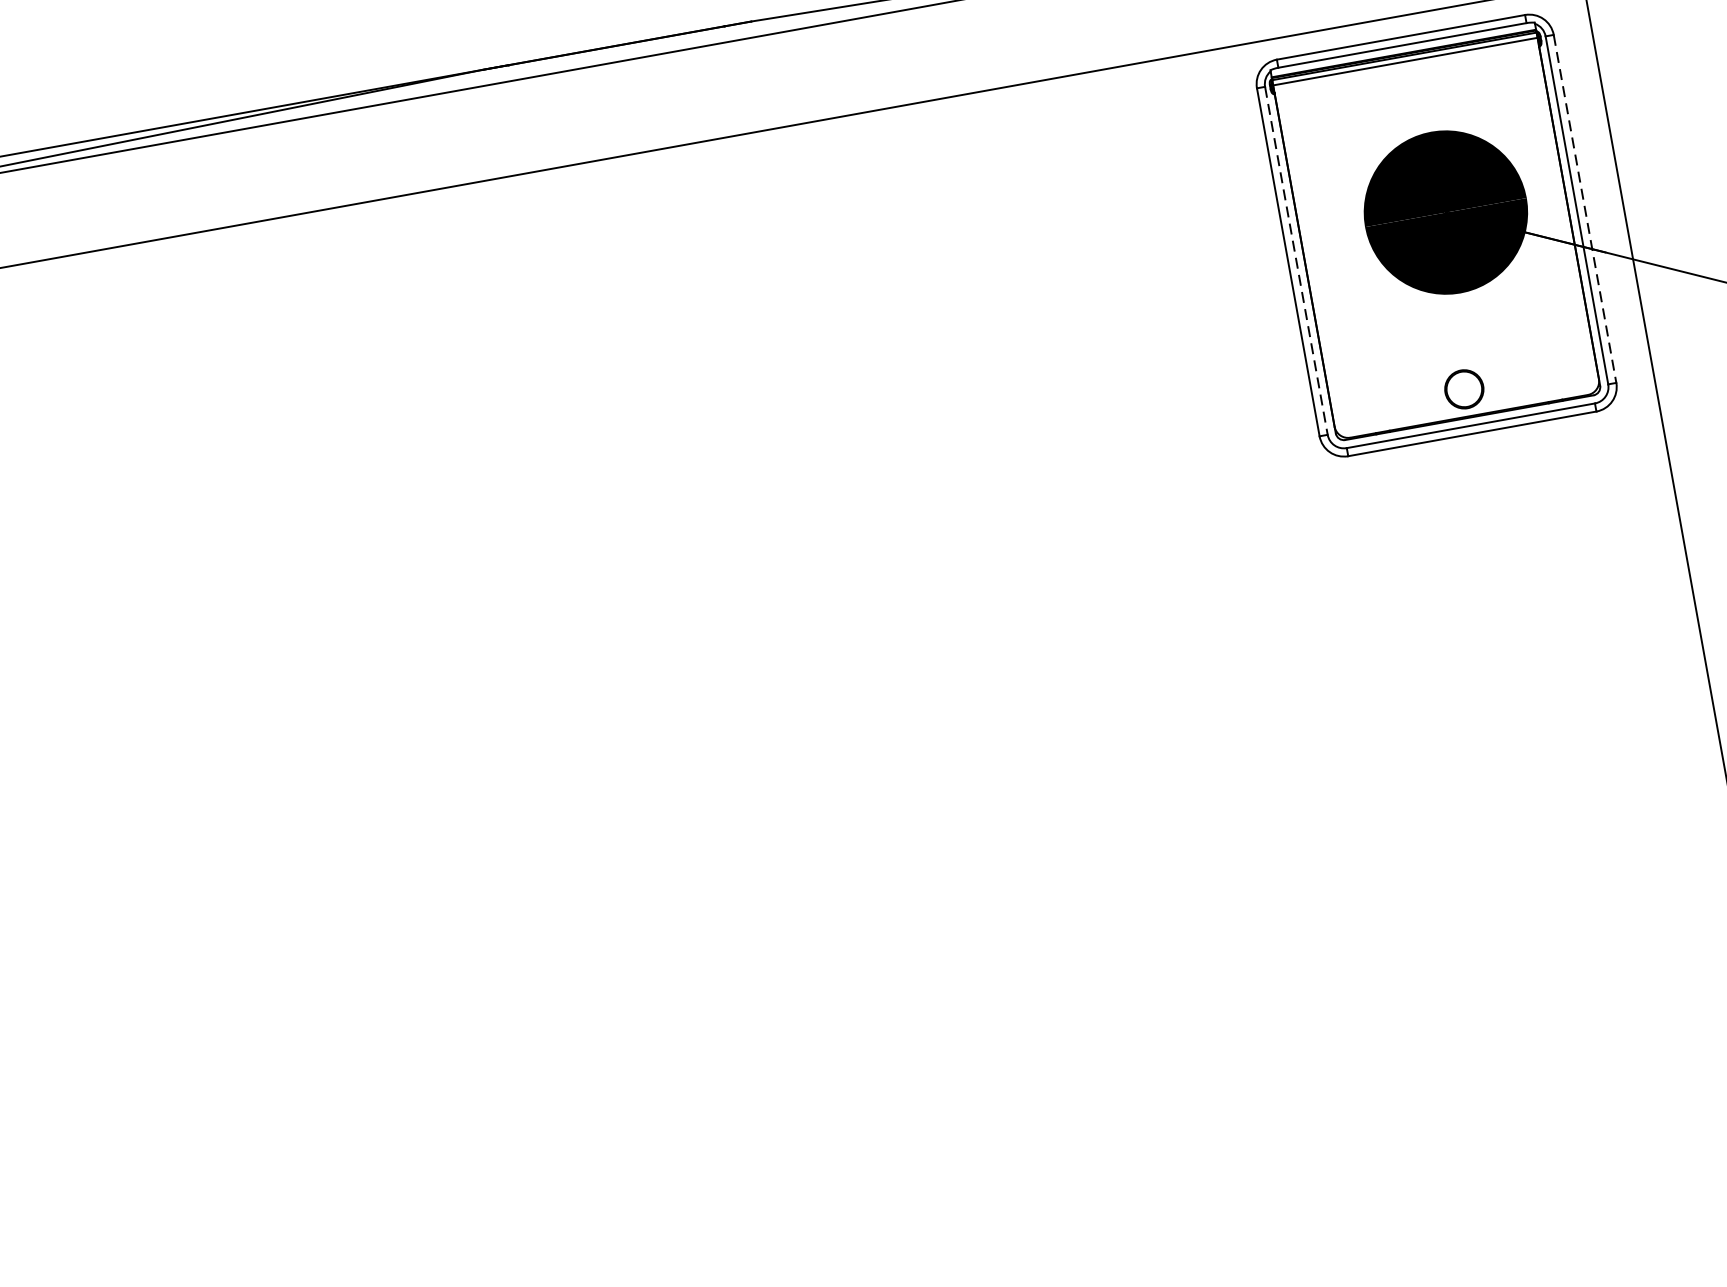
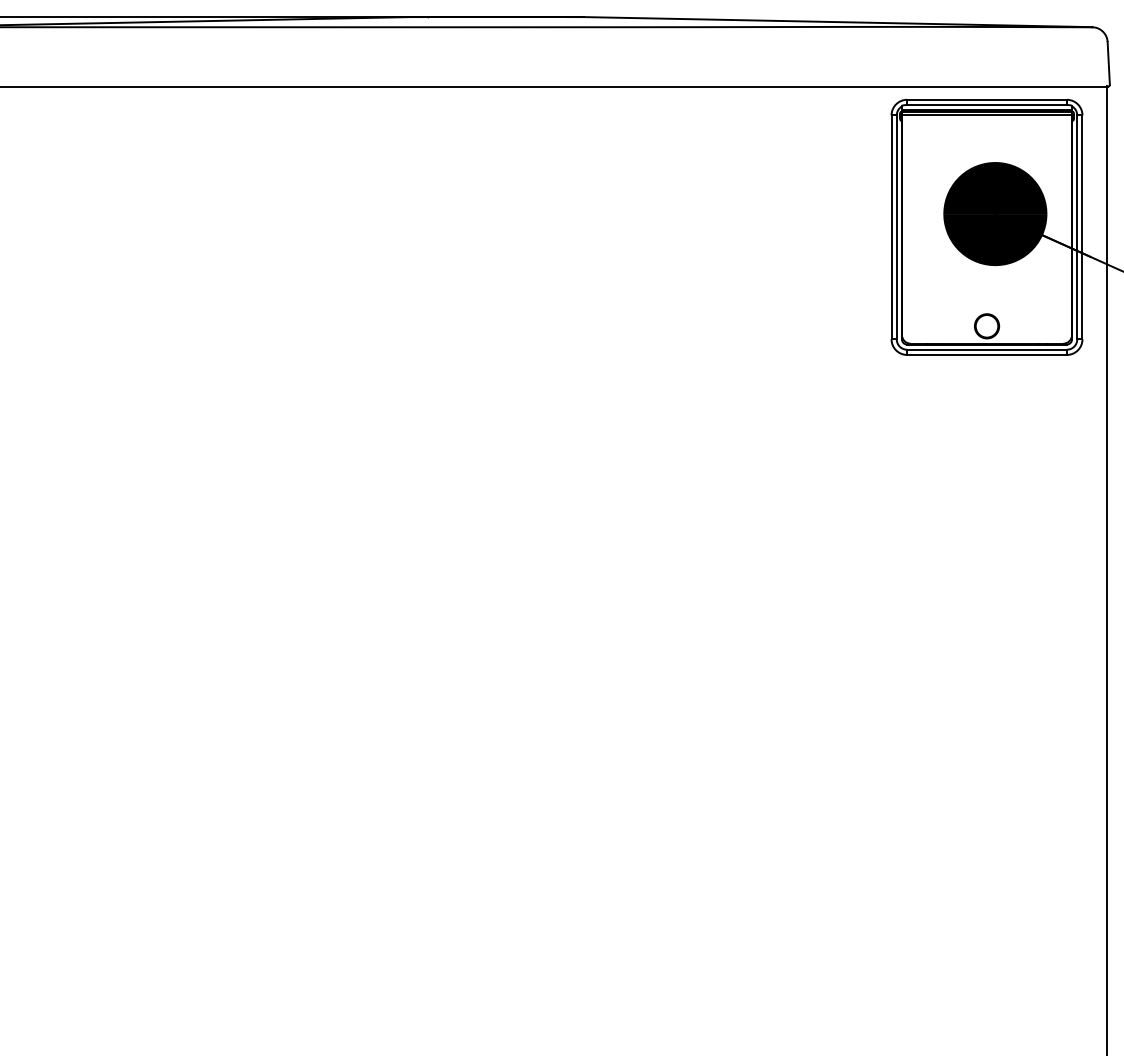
line: (1585, 209) -> (1082, 227), dashed -> solid
line: (1296, 261) -> (896, 227), dashed -> solid

